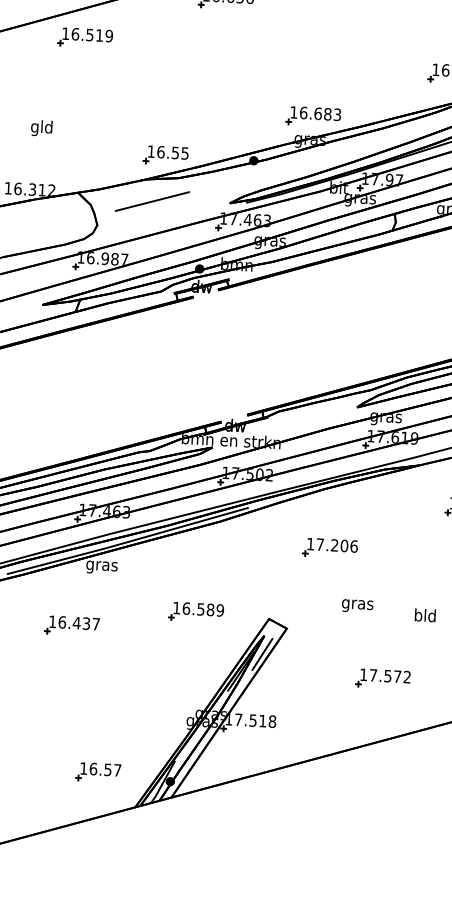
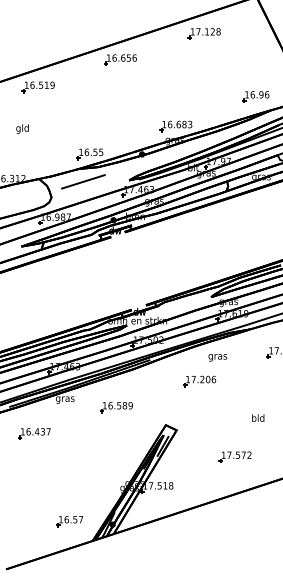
text: (41, 127) -> (22, 128), moved
text: (357, 605) -> (217, 357), moved
part: (196, 612) -> (116, 407), moved
part: (72, 625) -> (34, 433), moved

